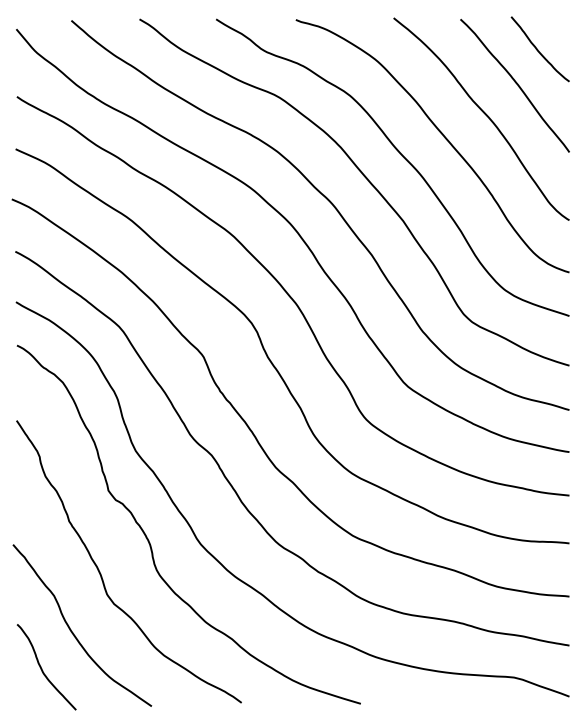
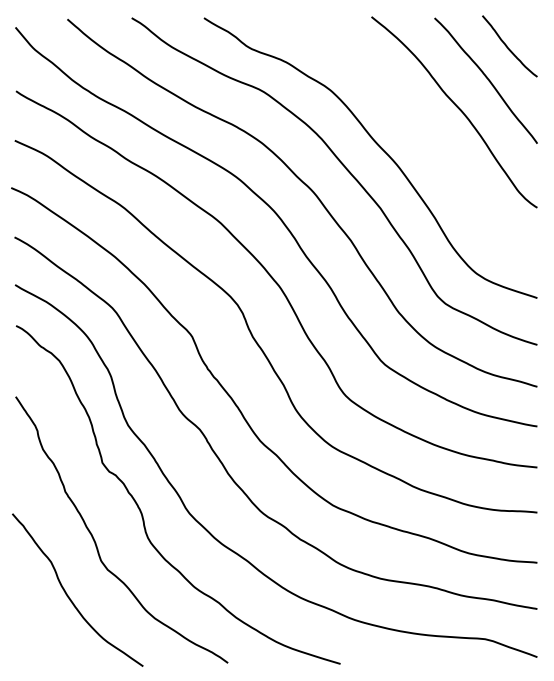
curve: (444, 138) -> (419, 130), removed
curve: (42, 668) -> (40, 630), removed

